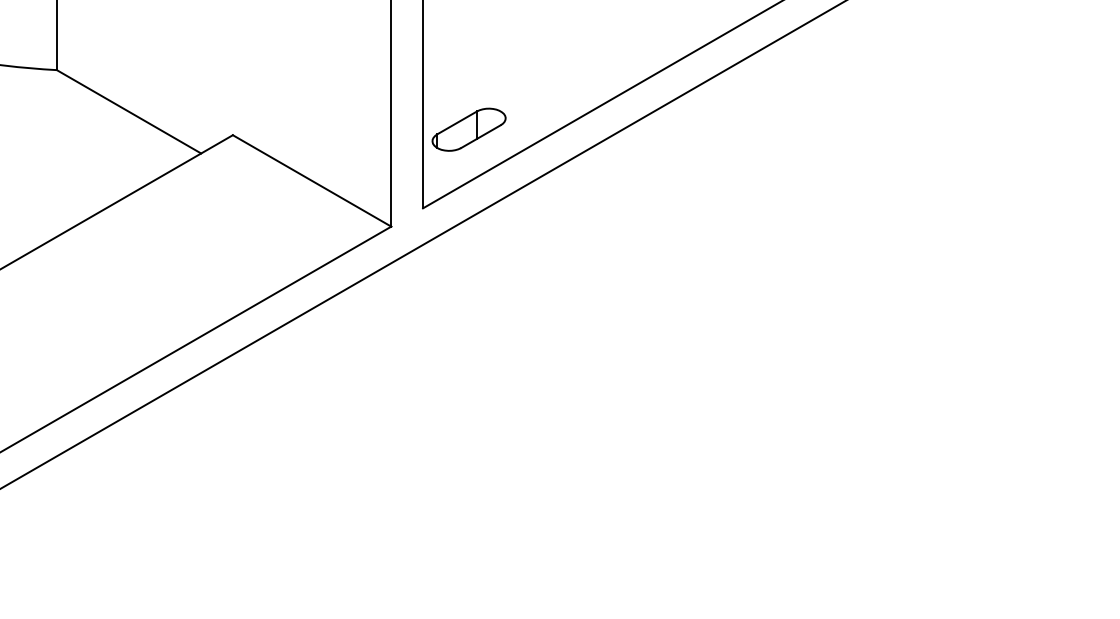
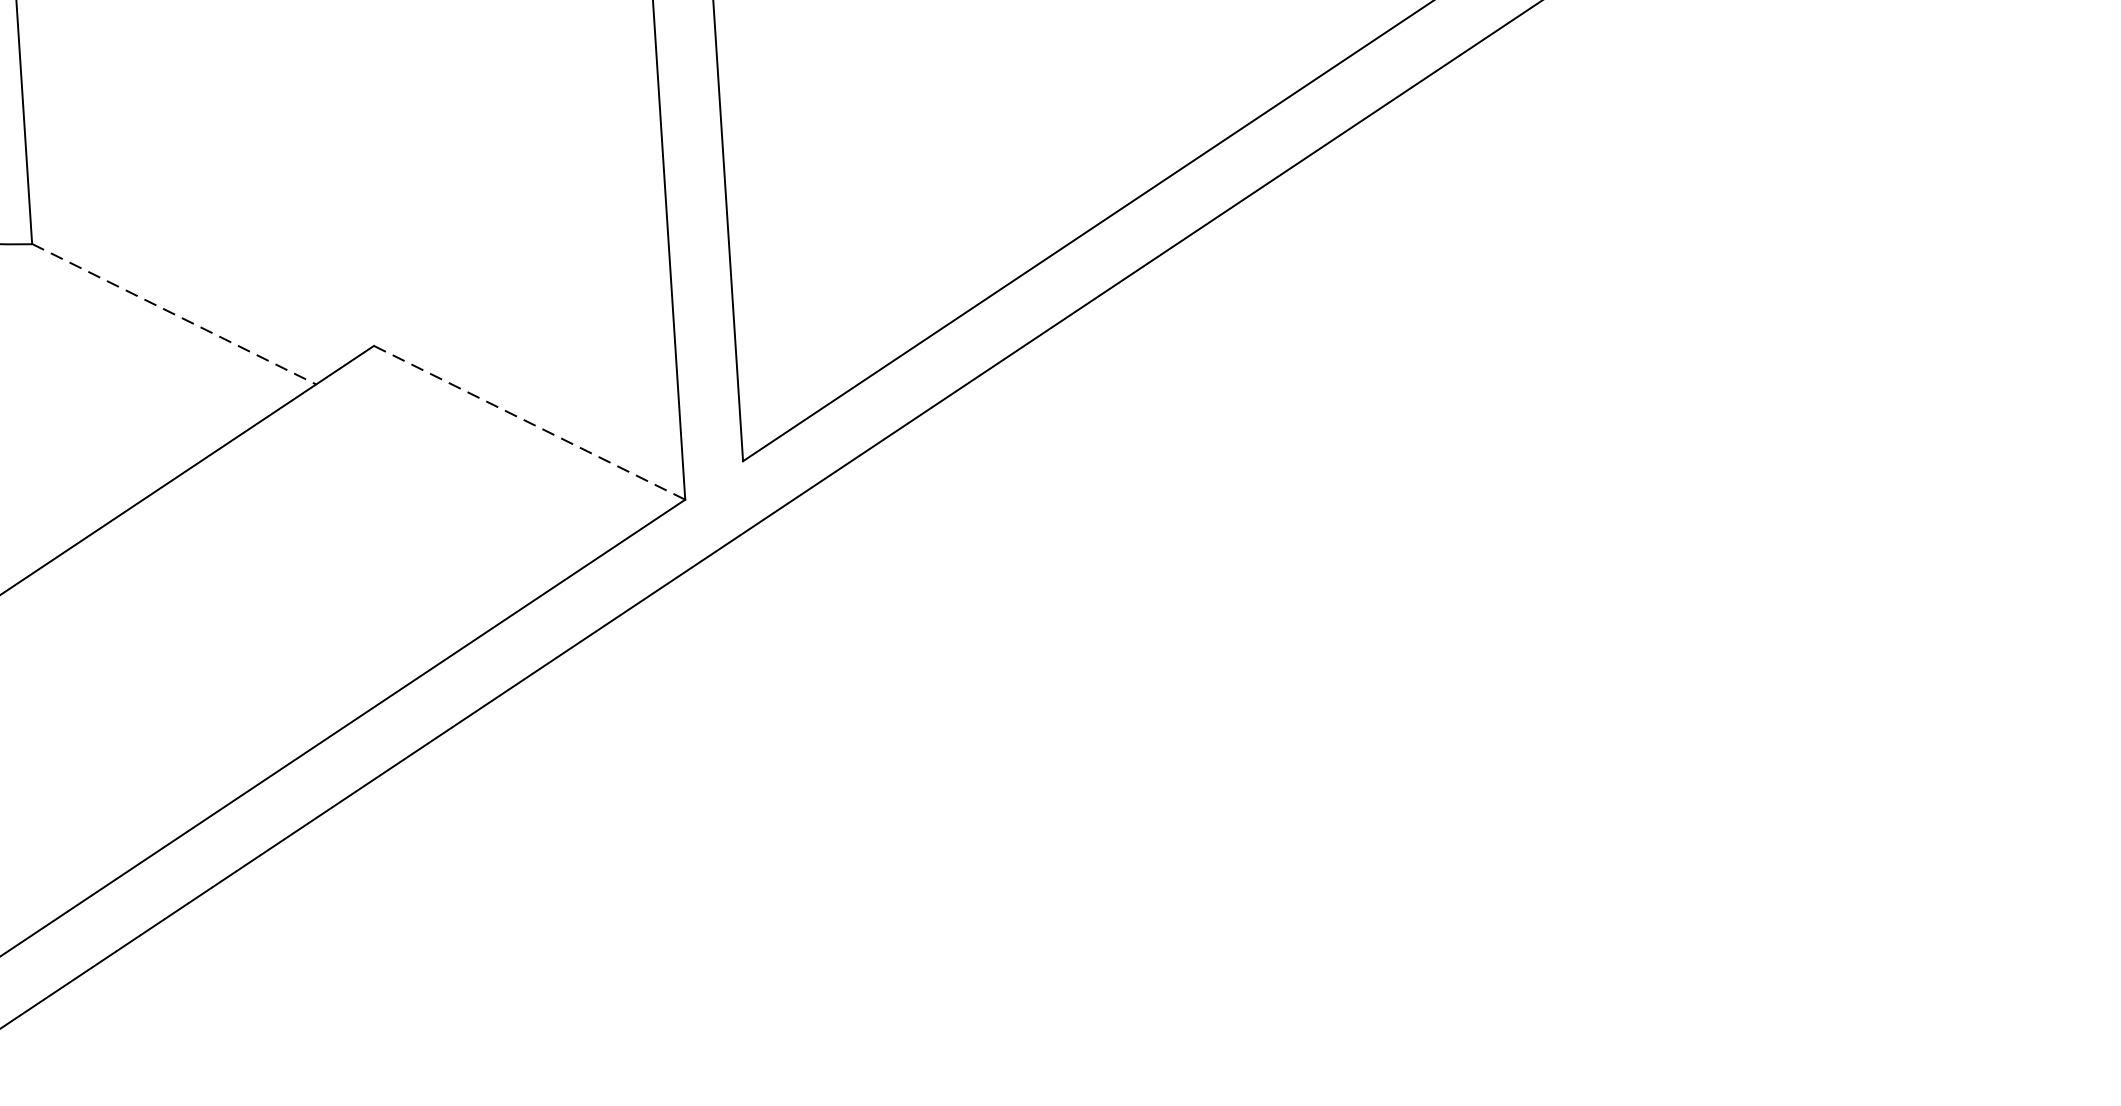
line: (129, 111) -> (175, 313), solid -> dashed
part: (468, 129) -> (819, 306), removed
line: (312, 181) -> (530, 423), solid -> dashed

